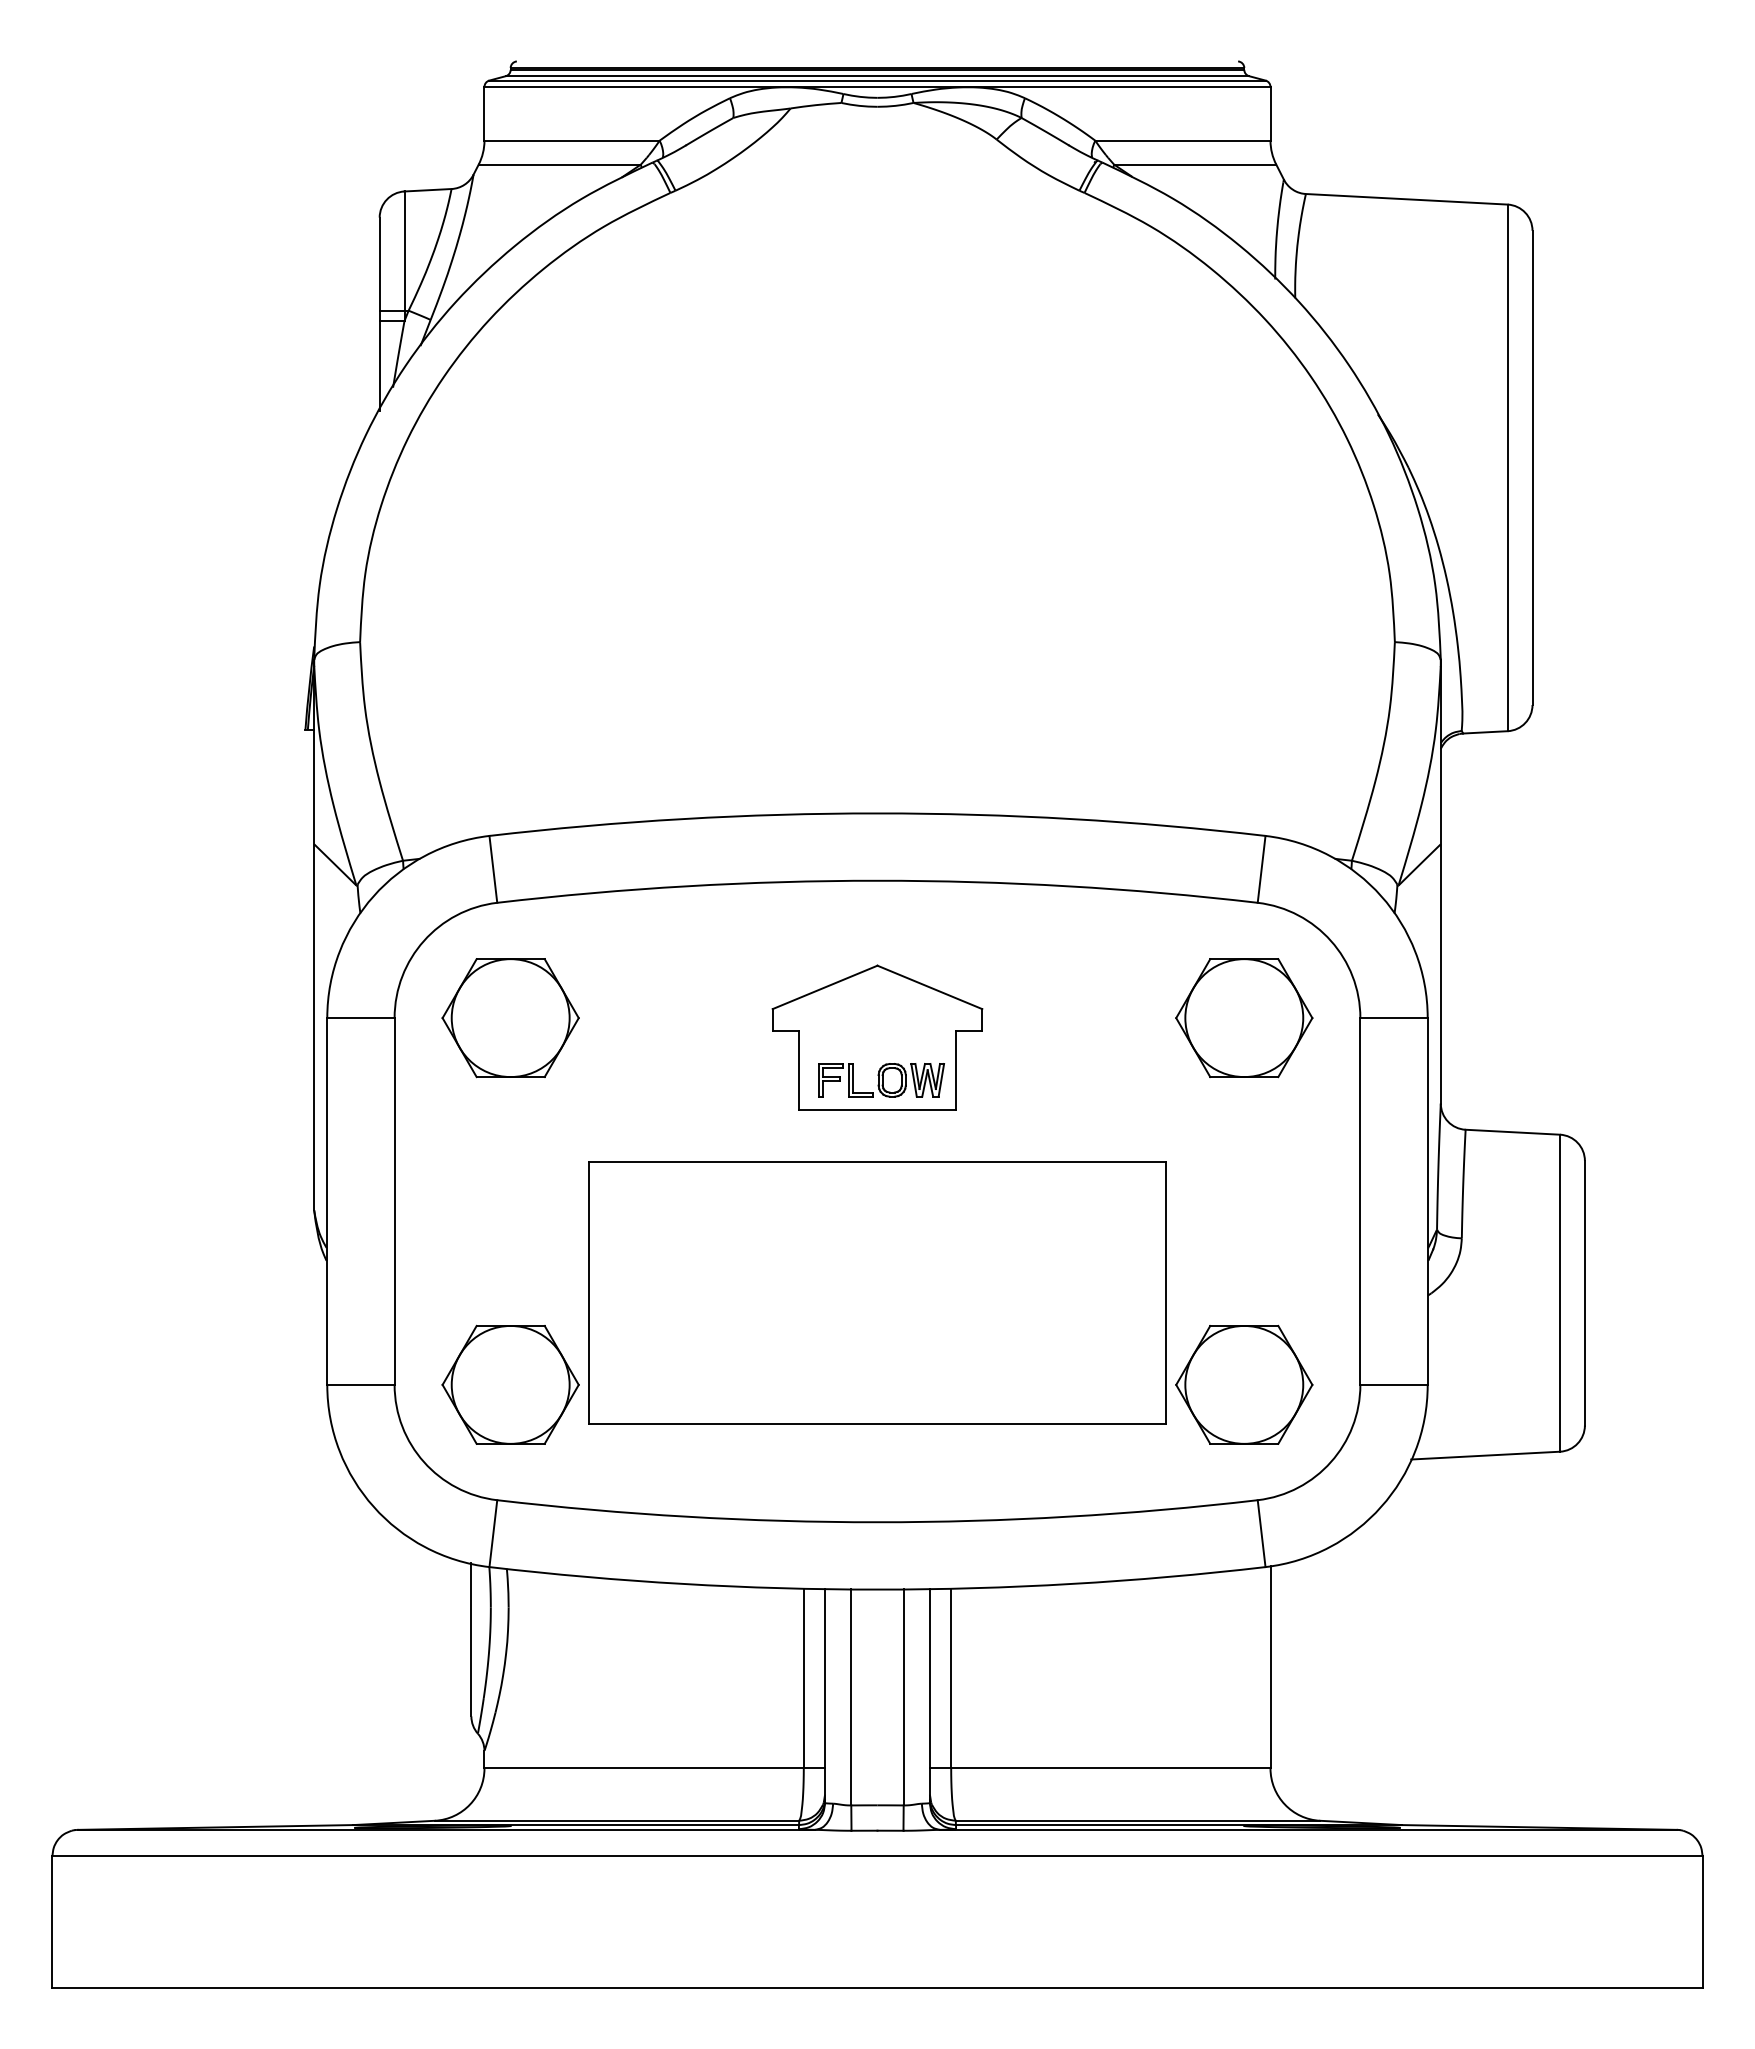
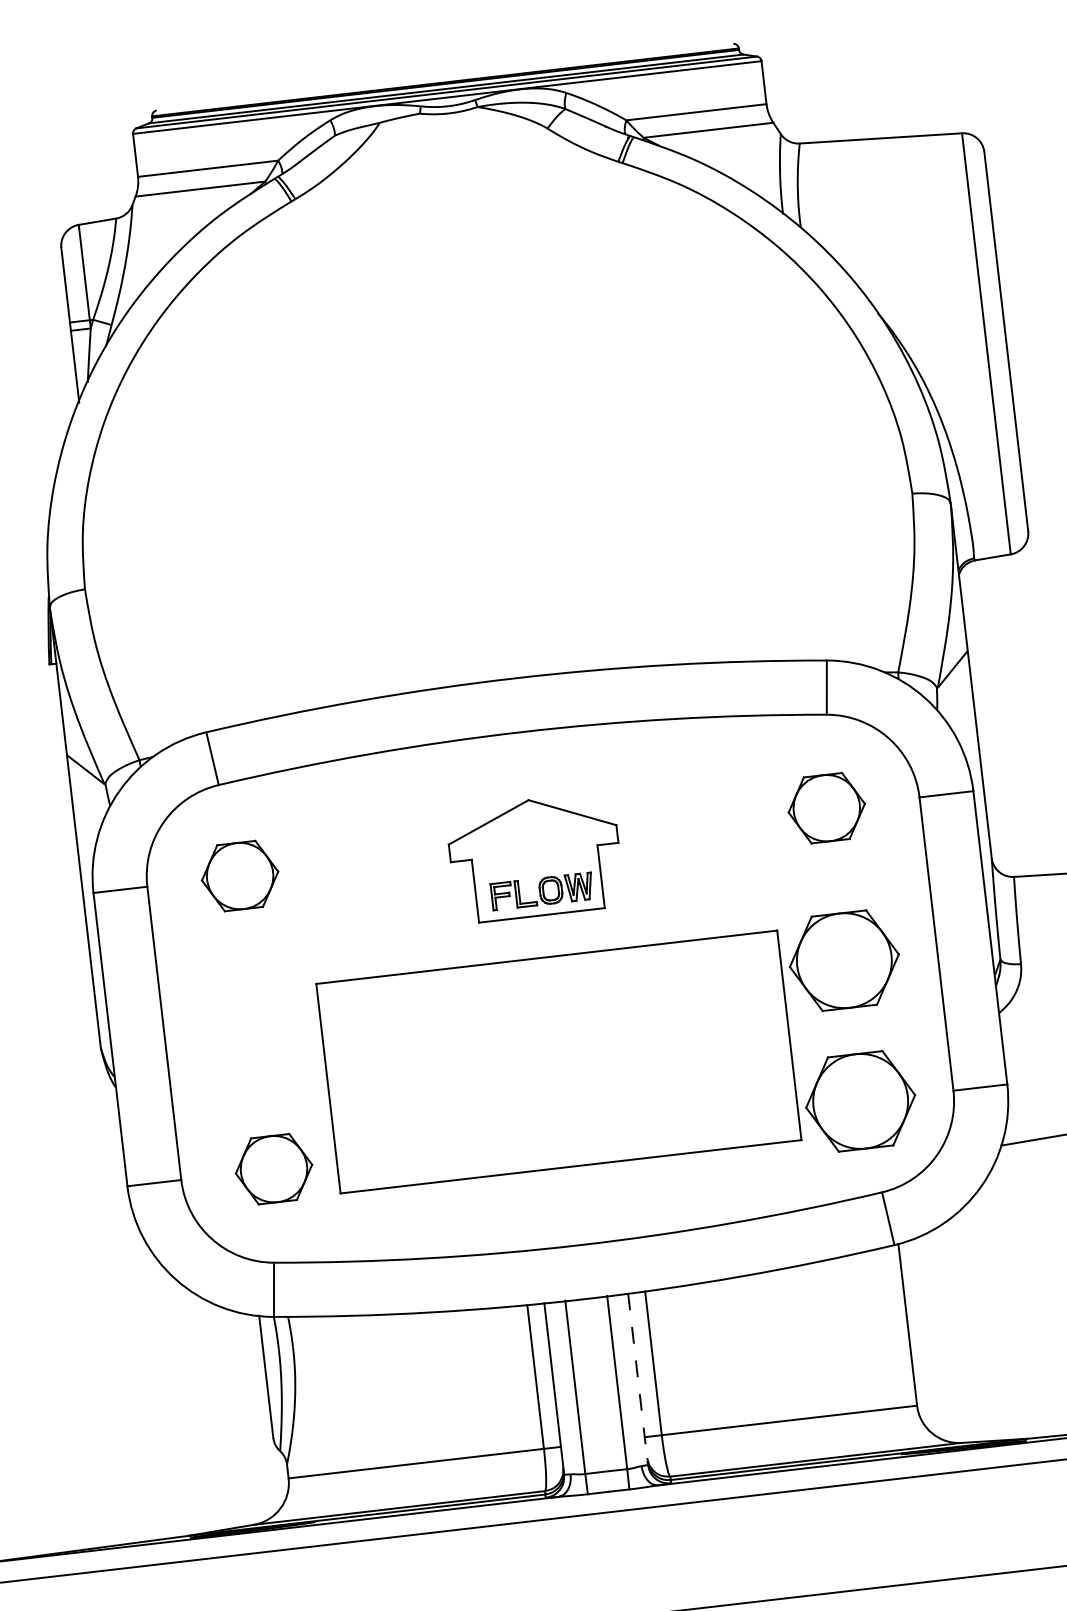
part: (510, 1018) -> (240, 876), size x0.7
part: (1244, 1018) -> (826, 808), size x0.7
part: (1244, 1208) -> (844, 960), added
part: (510, 1384) -> (273, 1168), size x0.7
line: (929, 1696) -> (637, 1379), solid -> dashed

